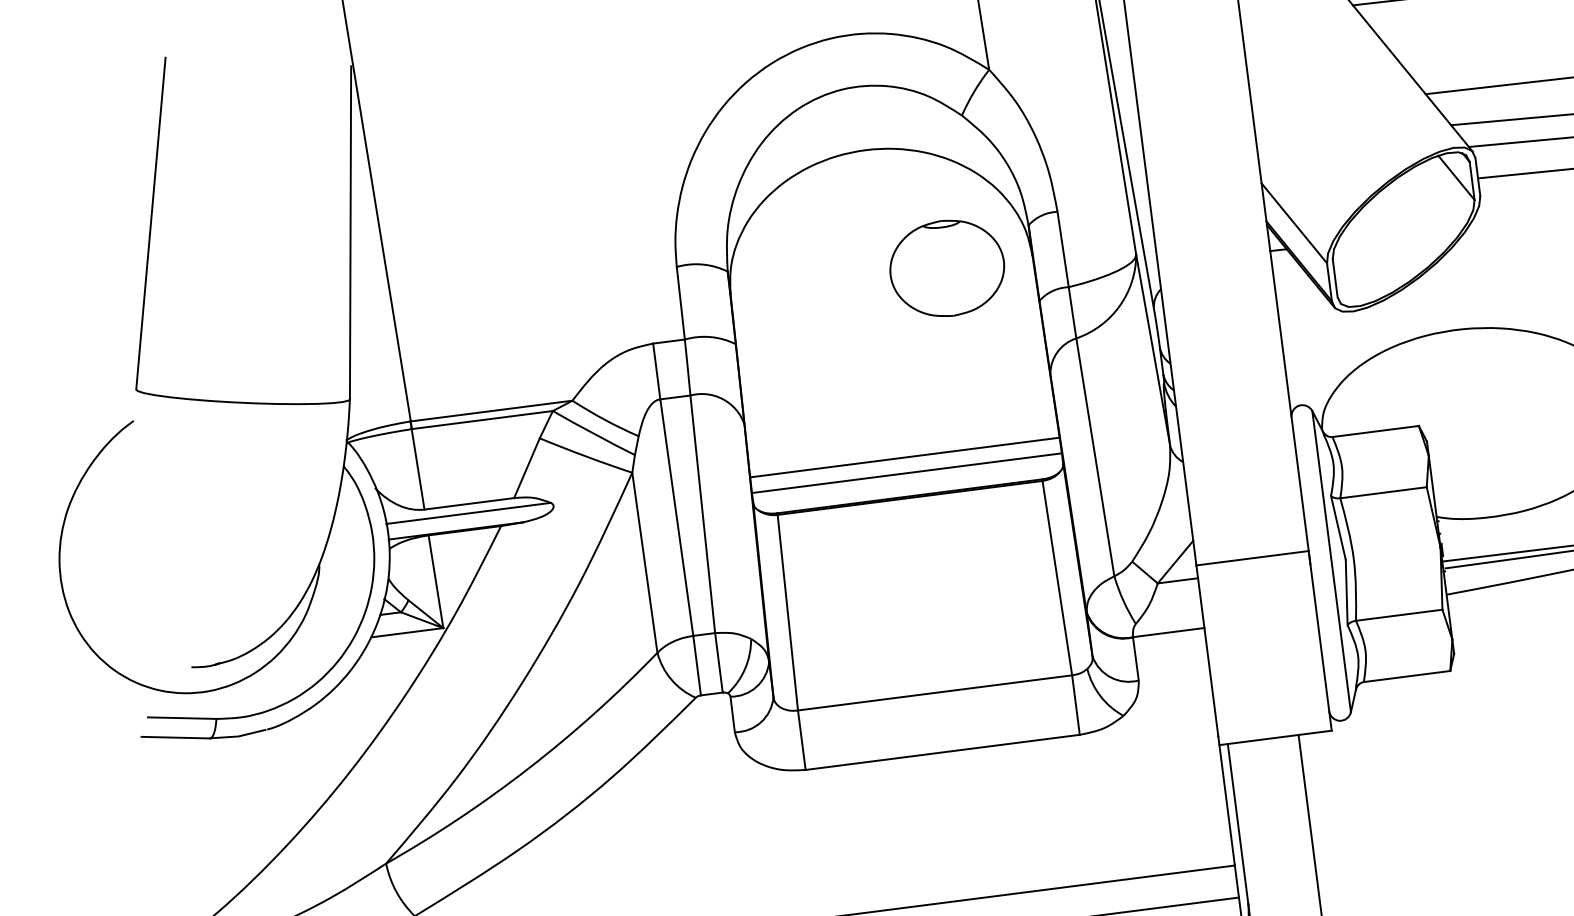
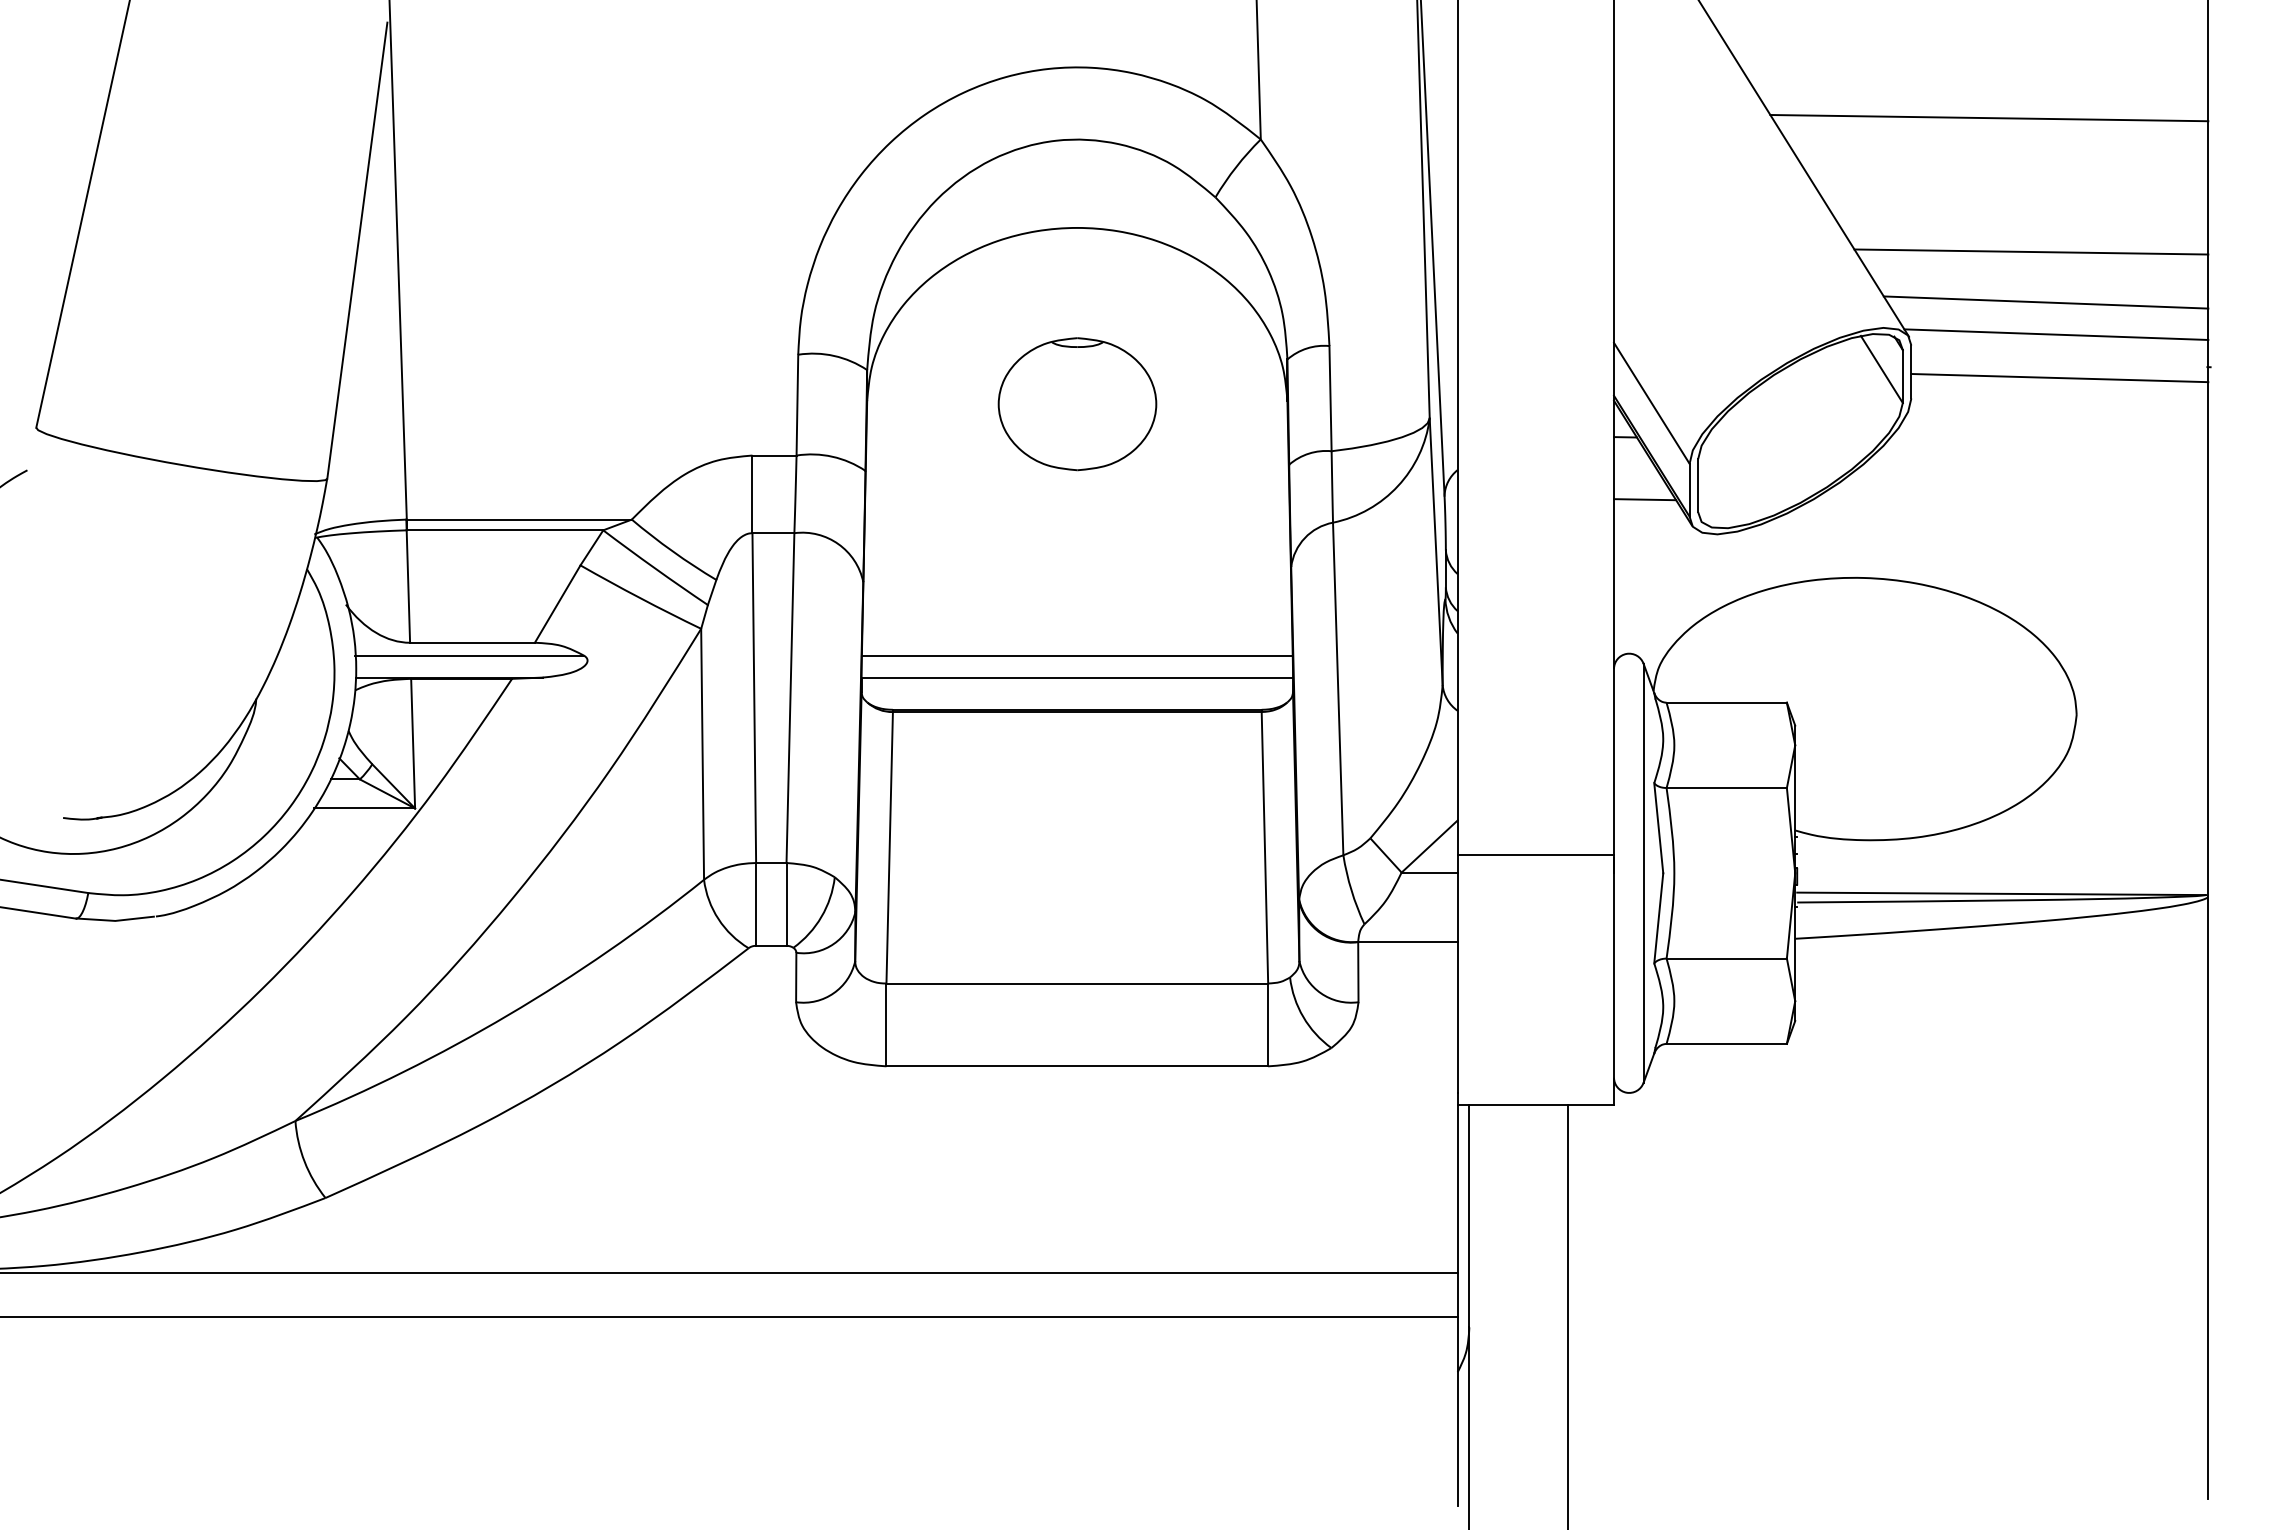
part: (947, 268) -> (1077, 404), moved
line: (1298, 293) -> (1645, 499), added

